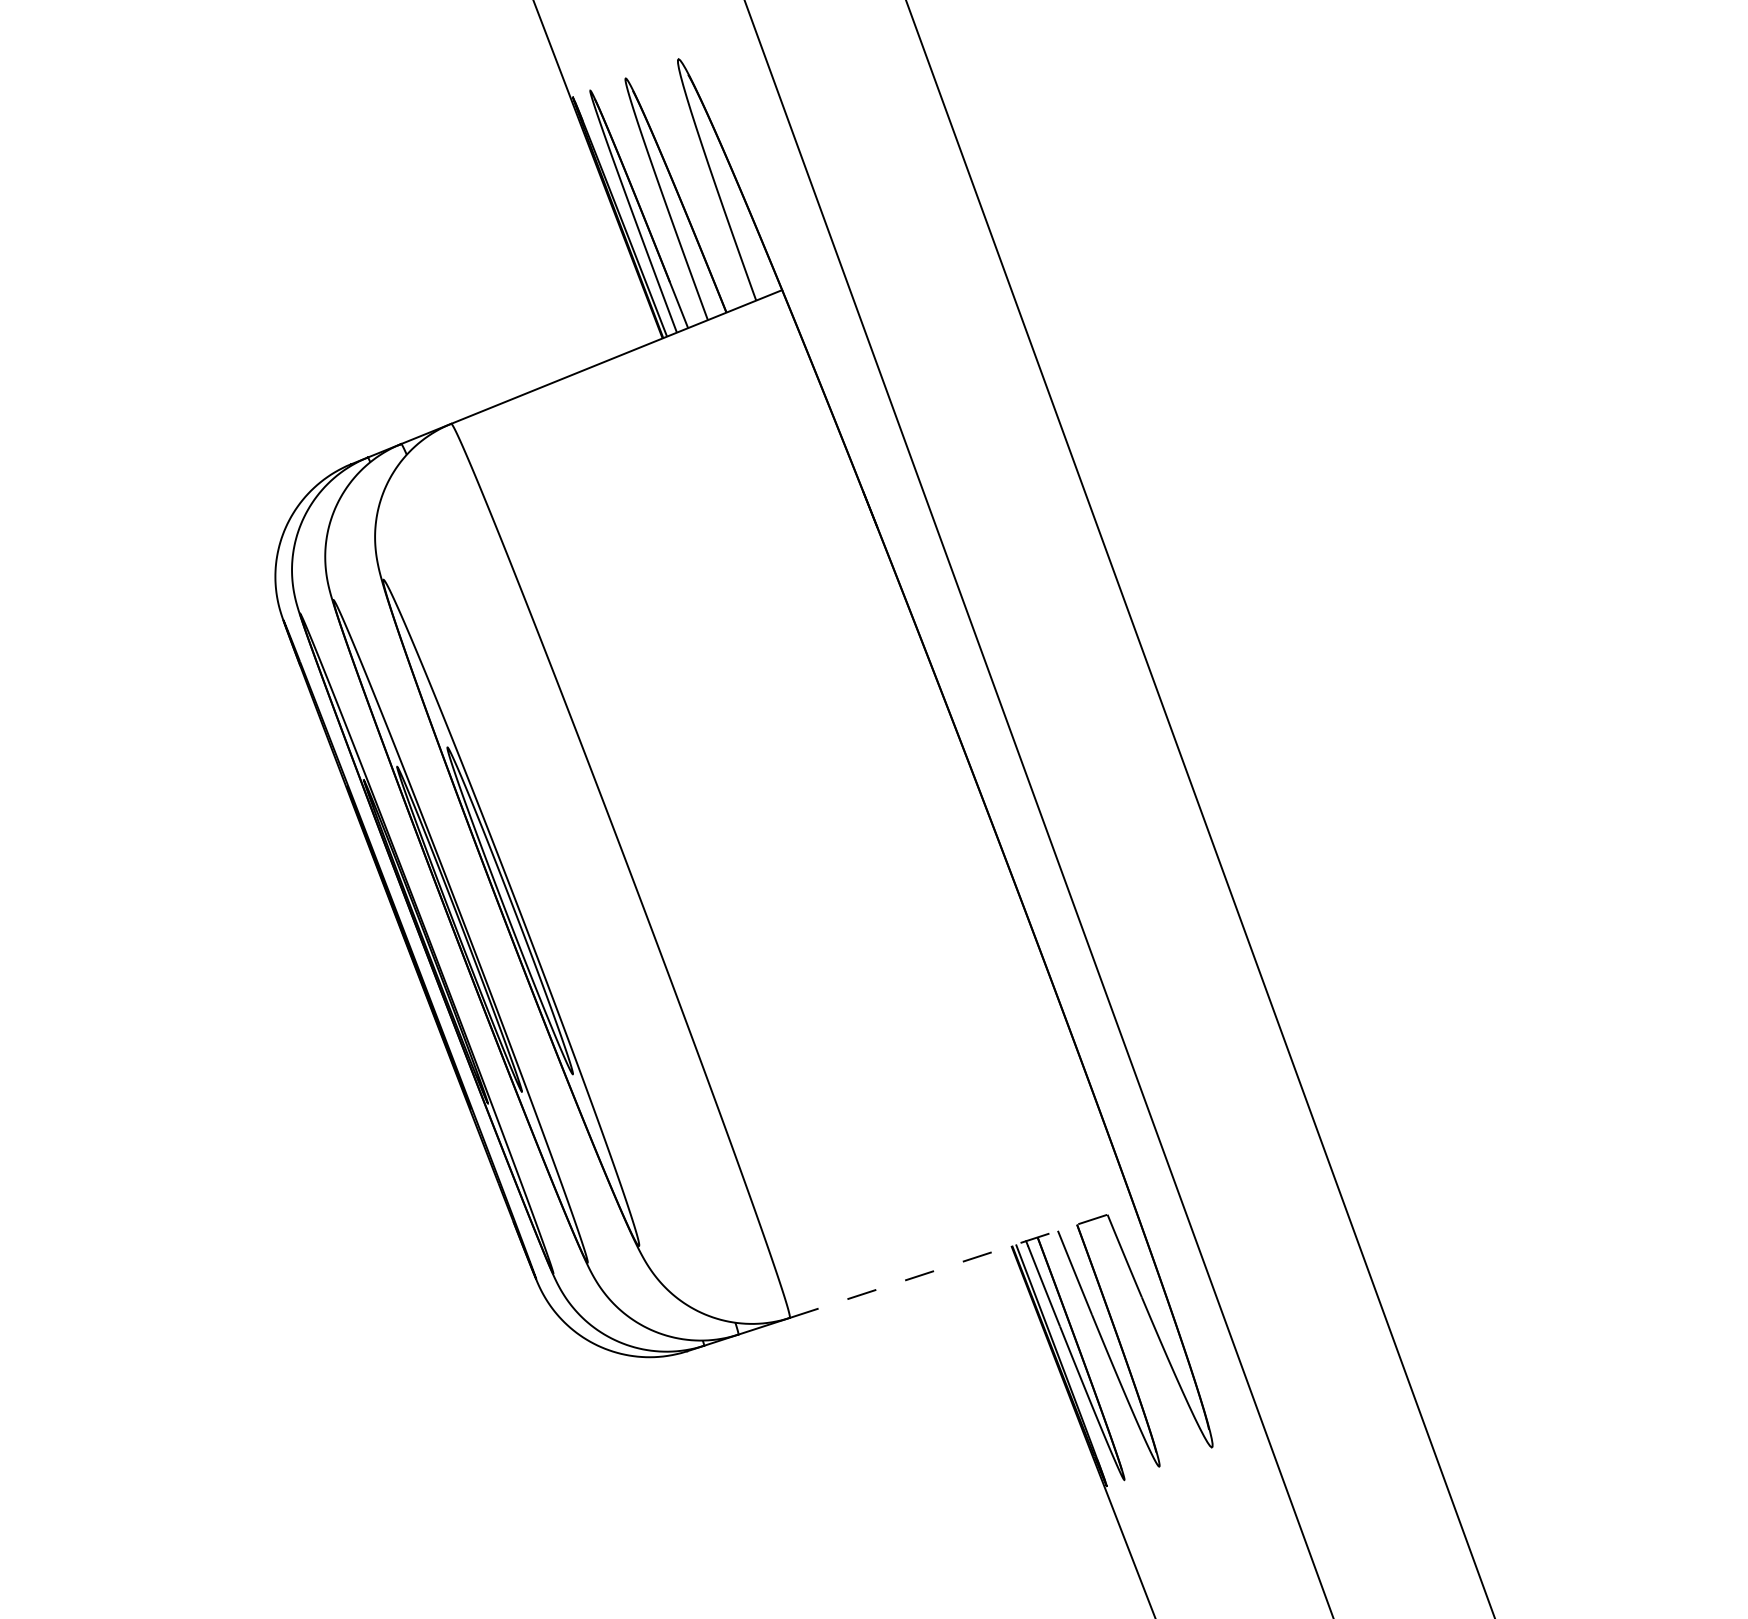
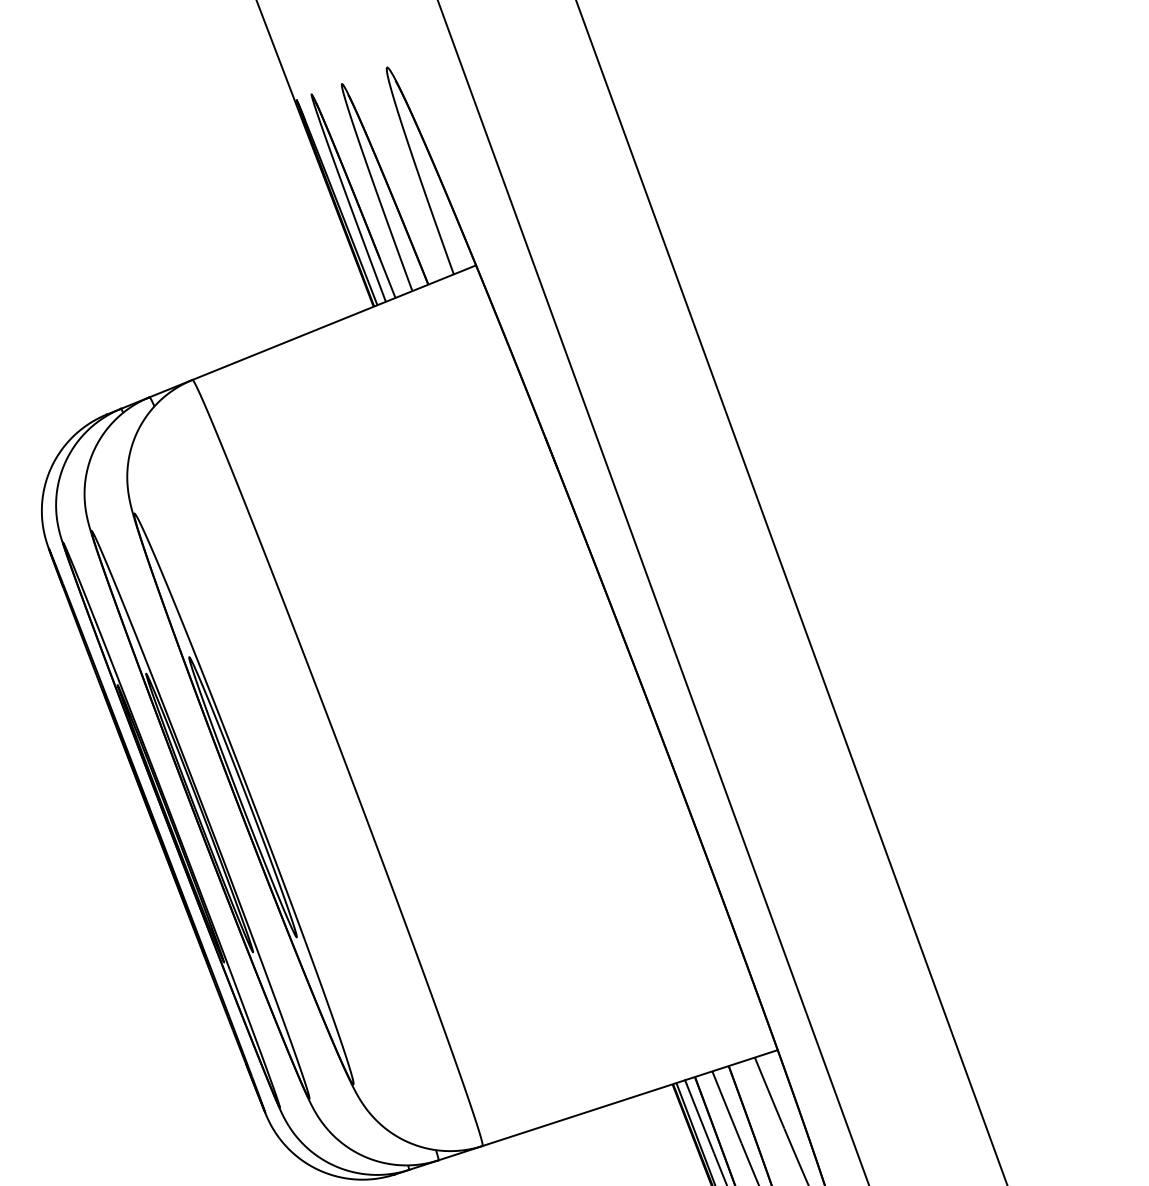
line: (962, 1261) -> (630, 1097), dashed -> solid

